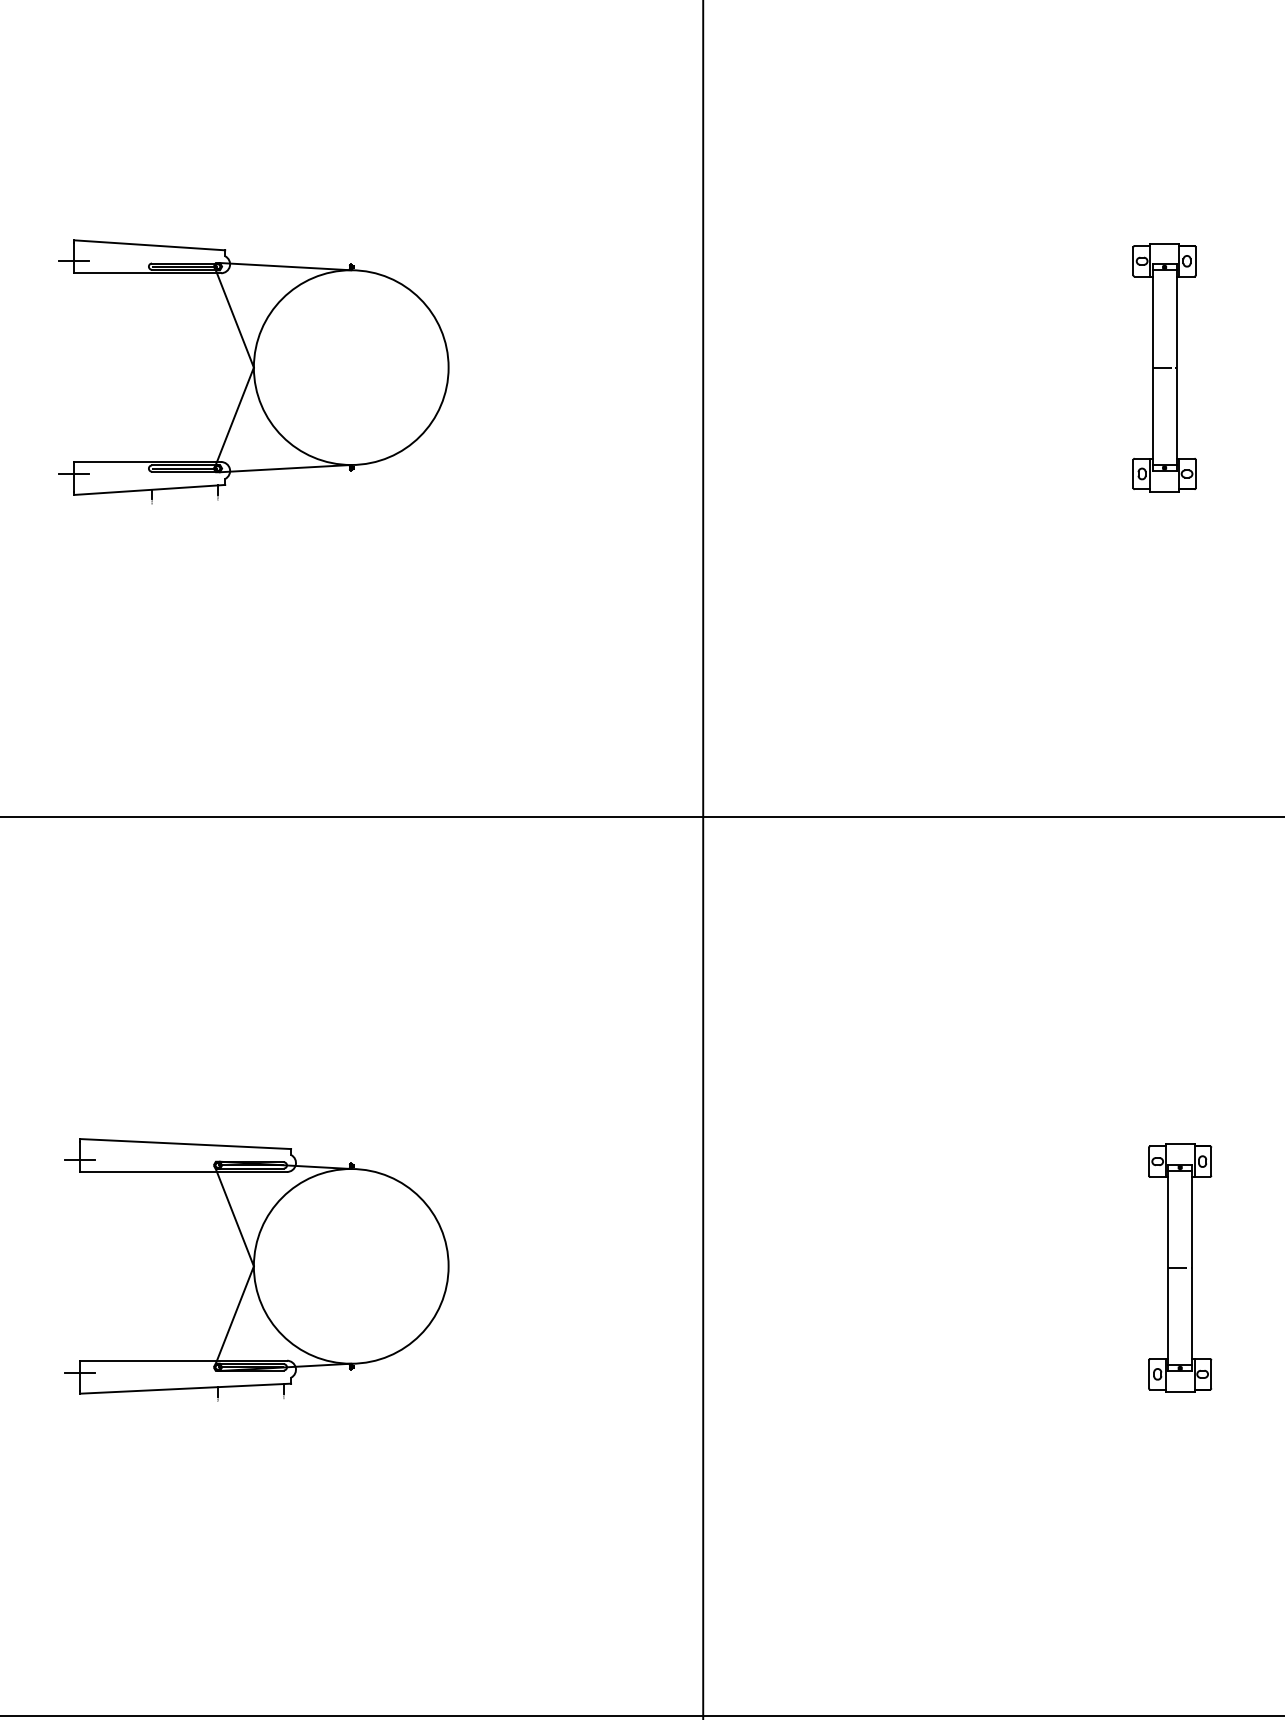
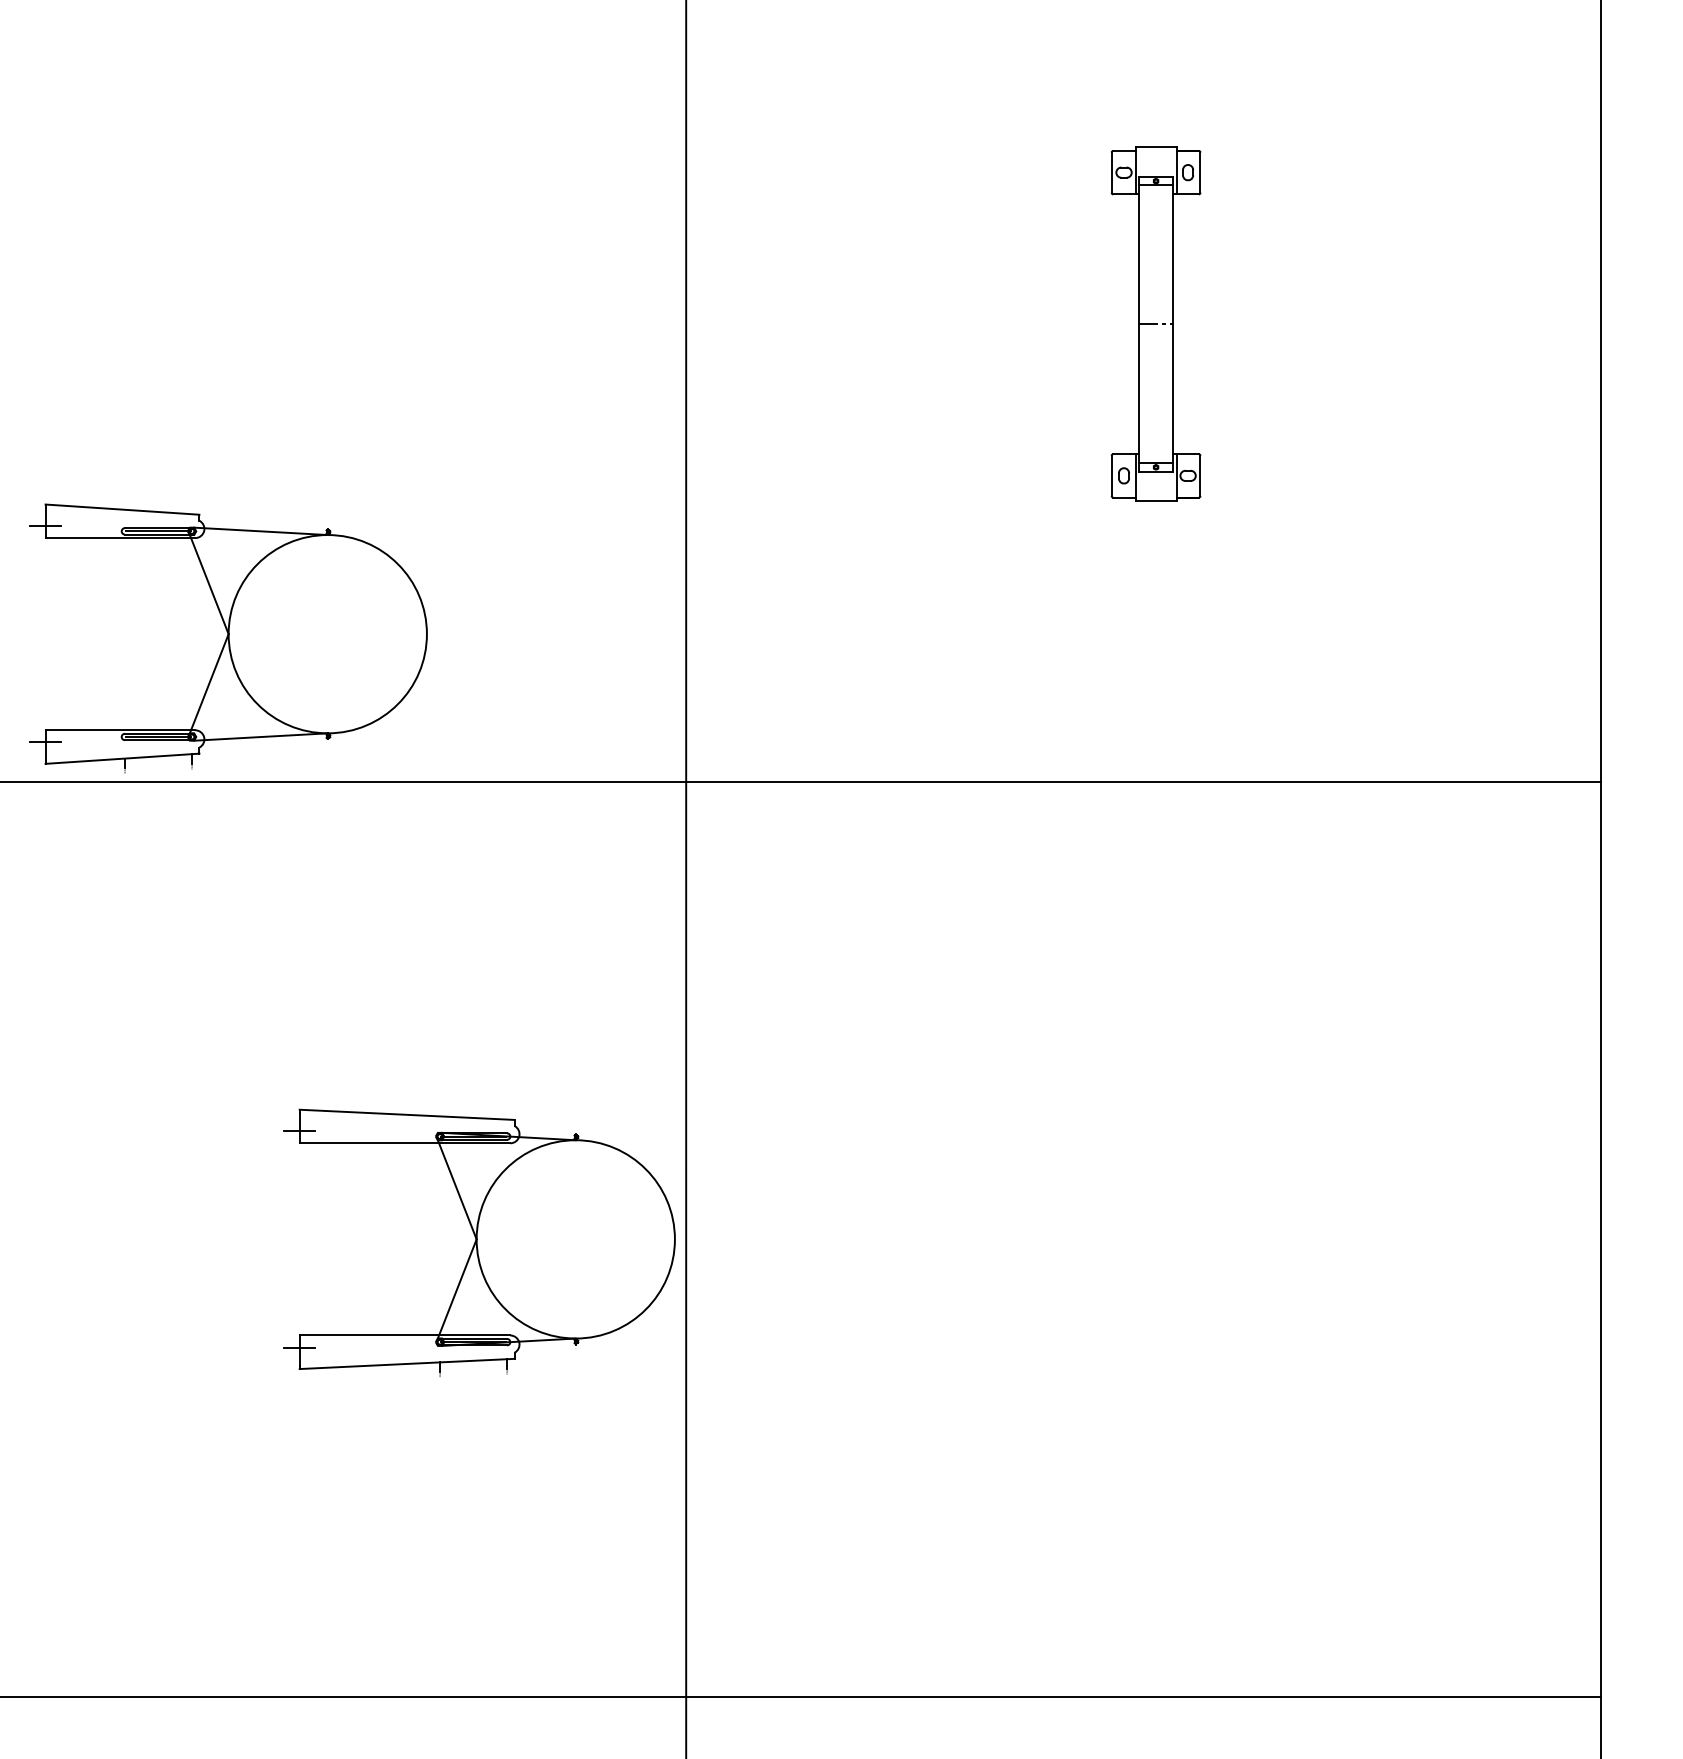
part: (1164, 366) -> (1155, 323), size x1.4
part: (253, 371) -> (228, 638), moved
part: (1179, 1267) -> (1171, 1240), removed
part: (256, 1269) -> (479, 1242), moved

